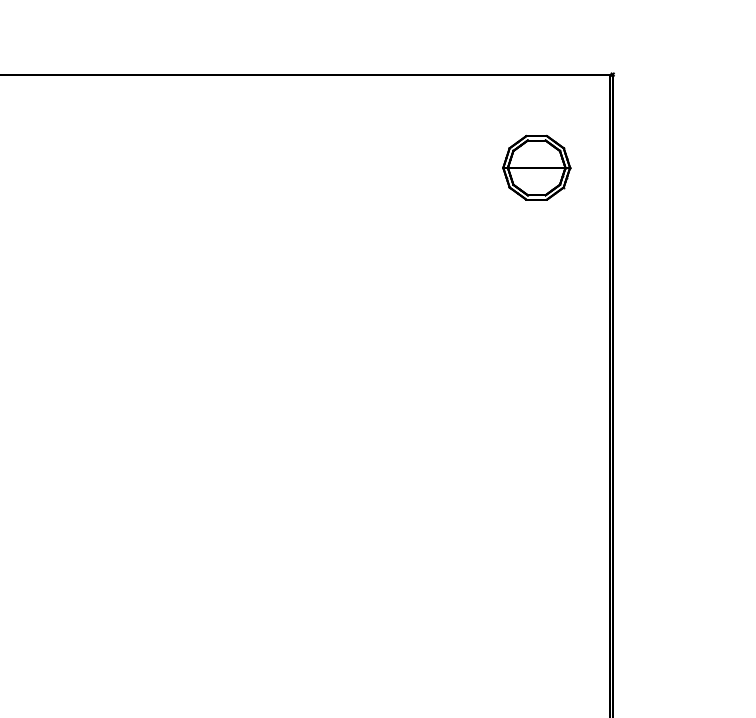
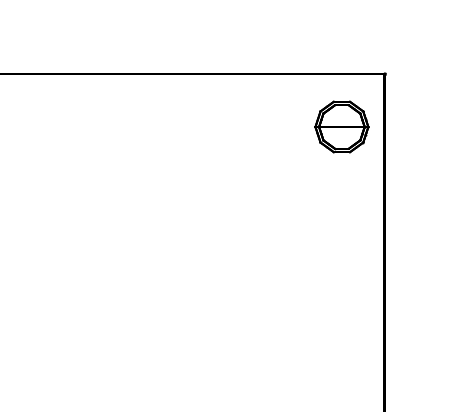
part: (537, 167) -> (342, 126), size x1.4

